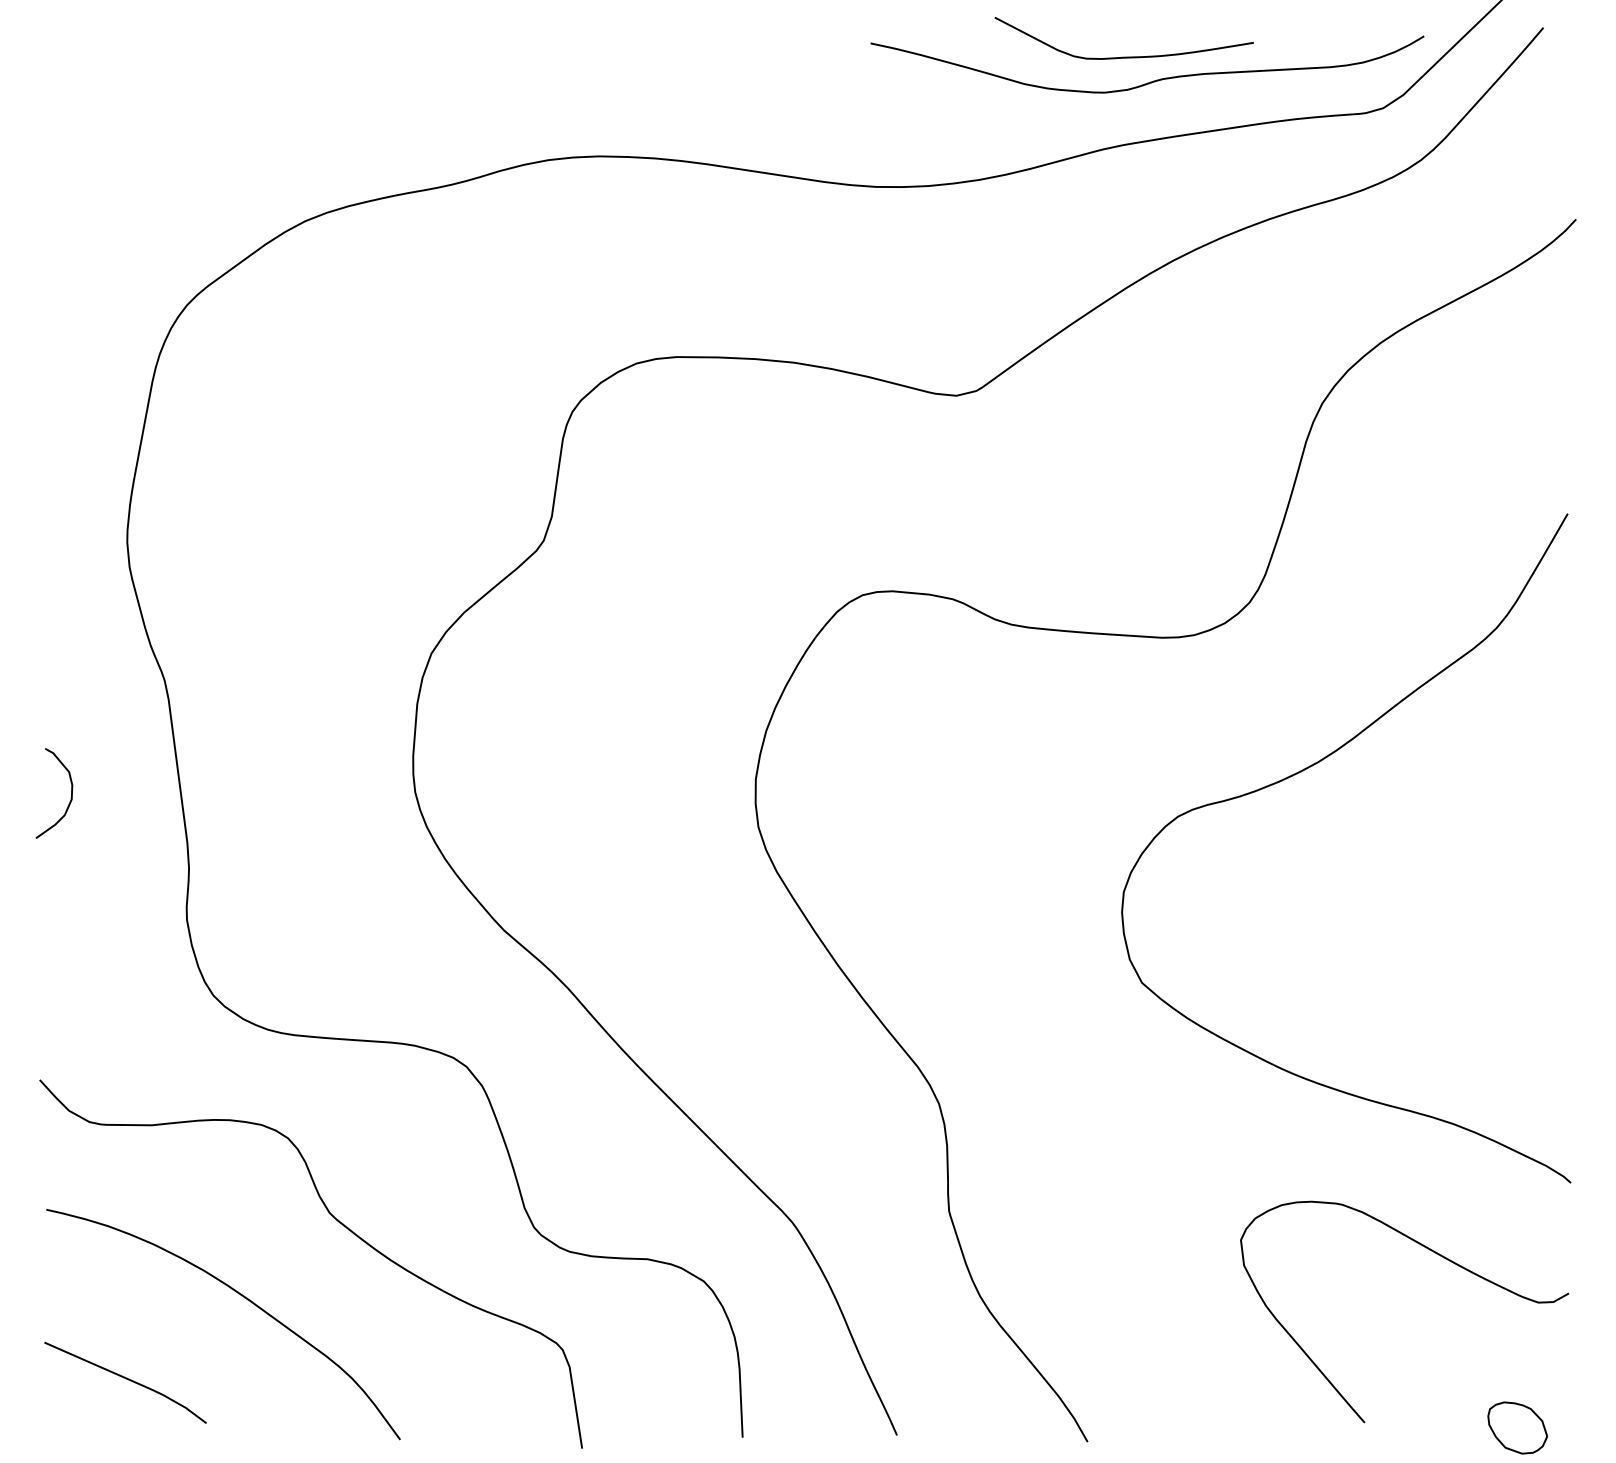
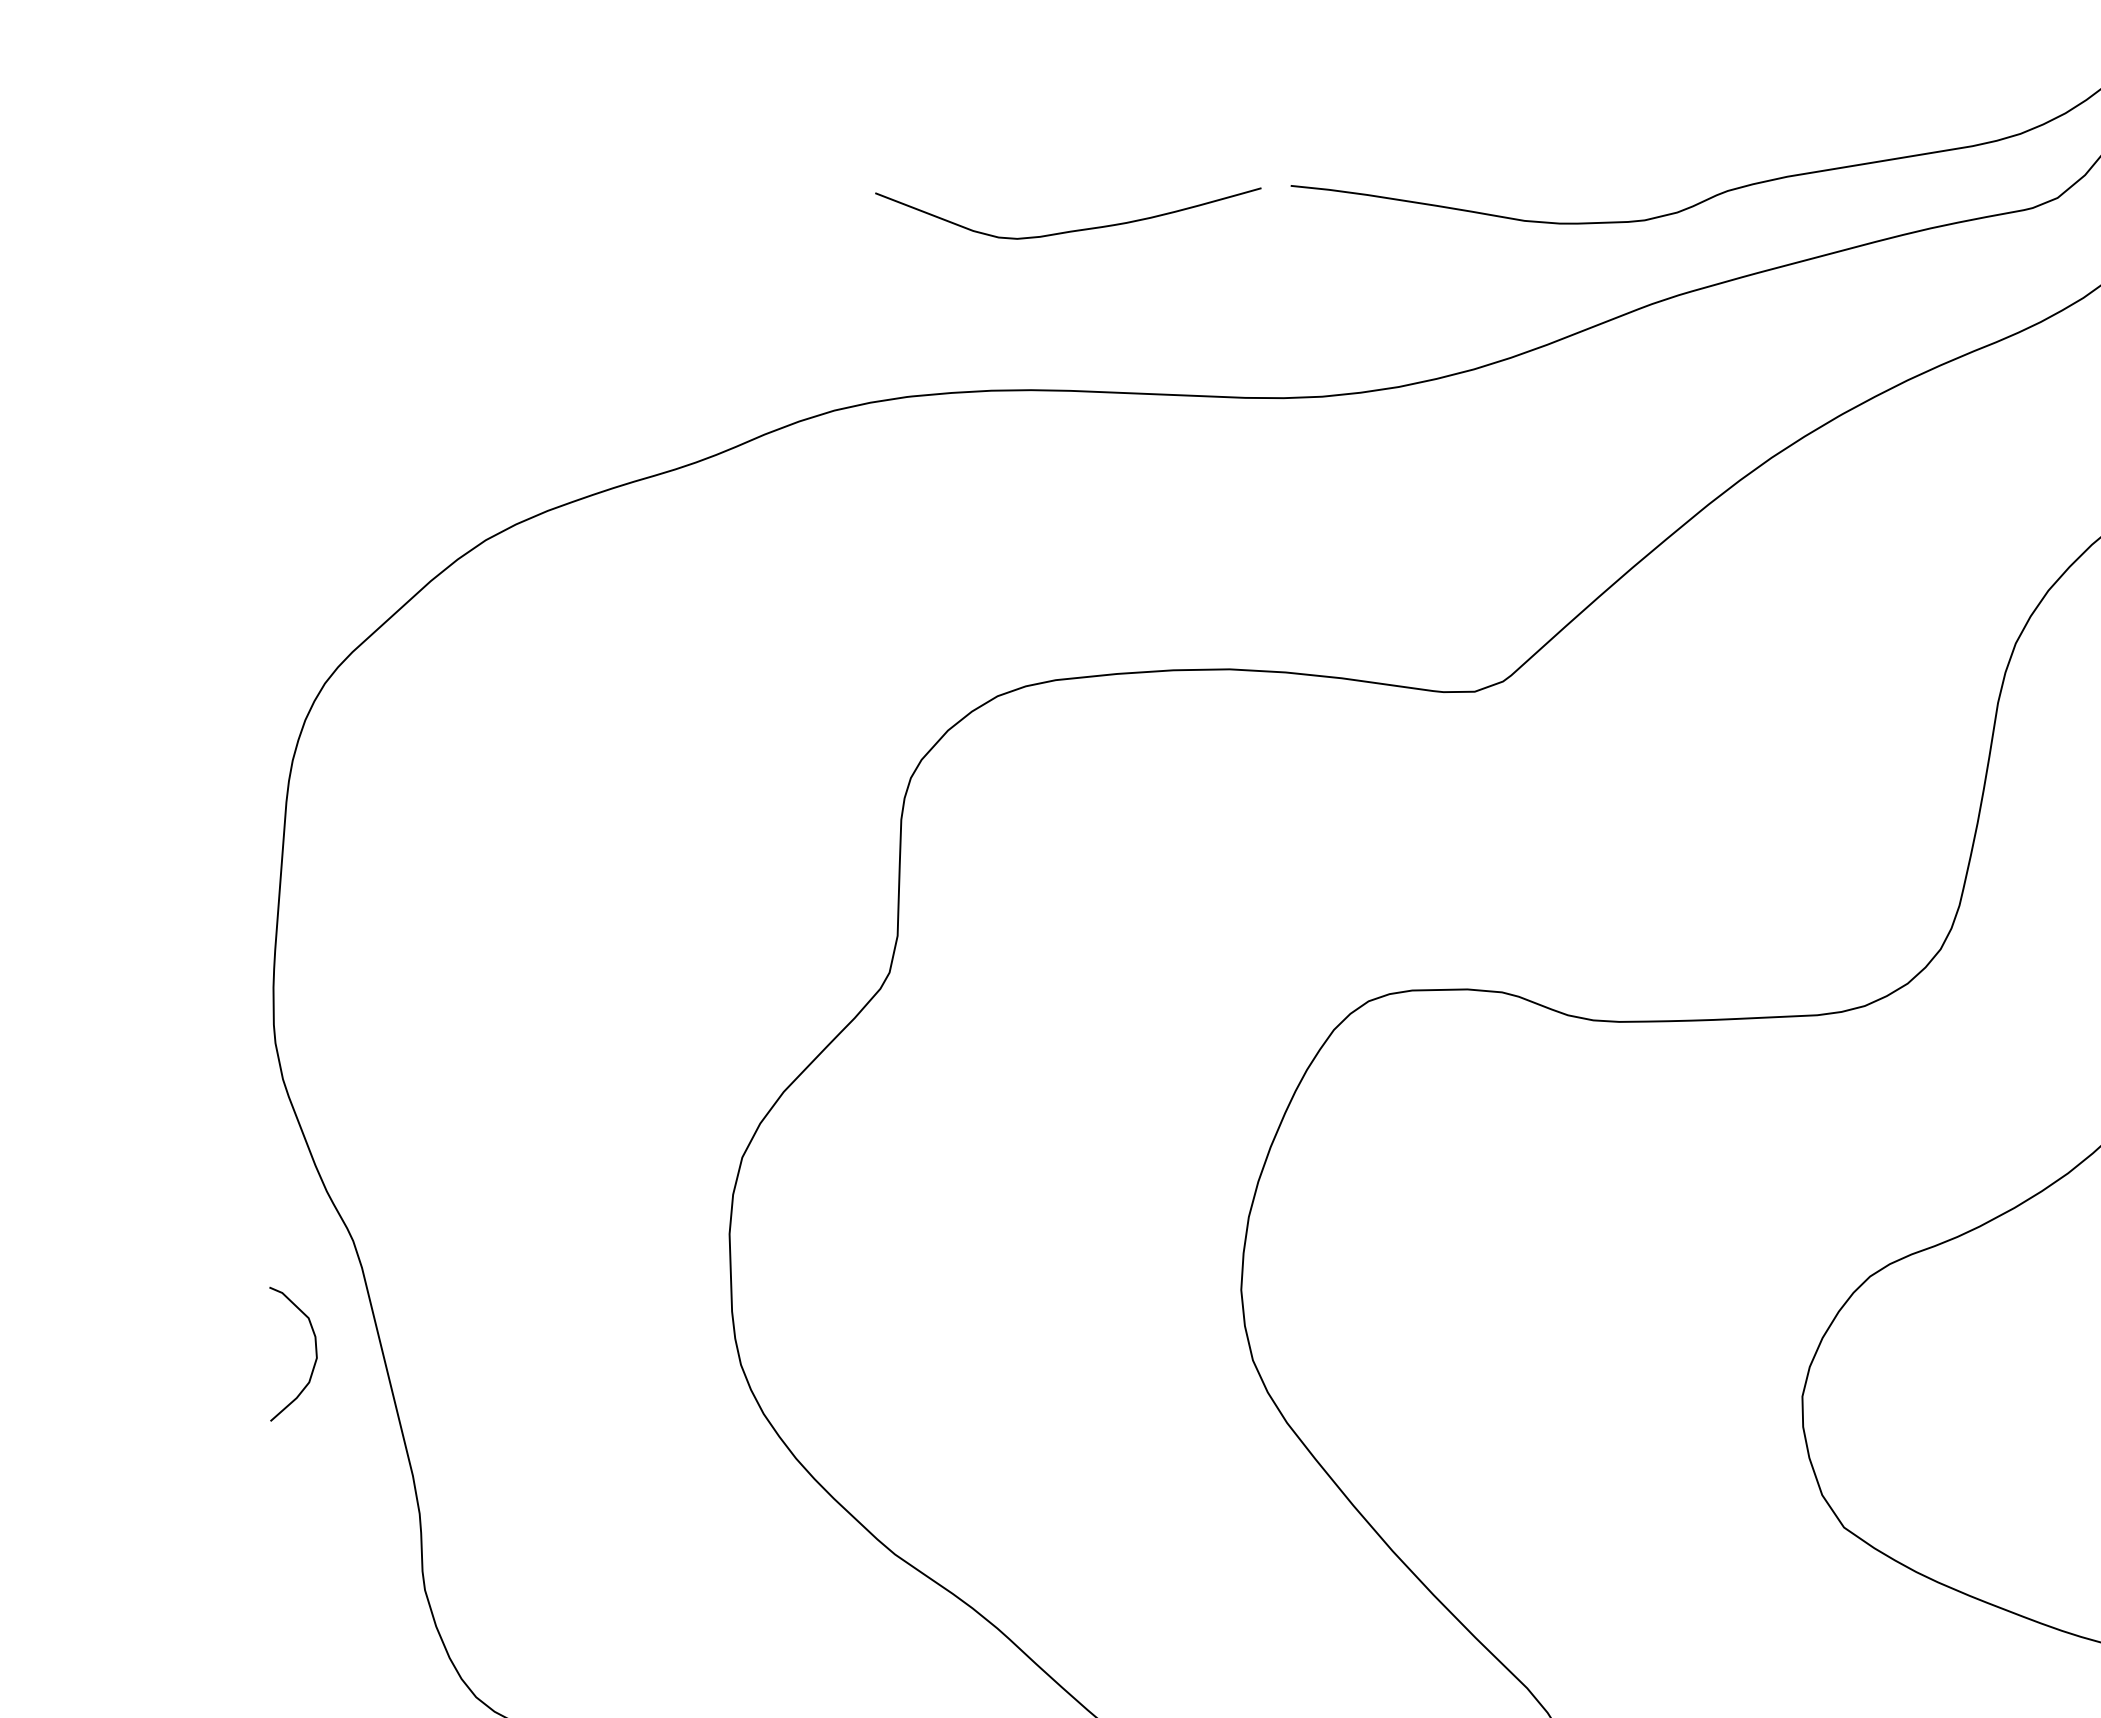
curve: (1123, 56) -> (1071, 229), moved
curve: (70, 797) -> (314, 1355), moved

